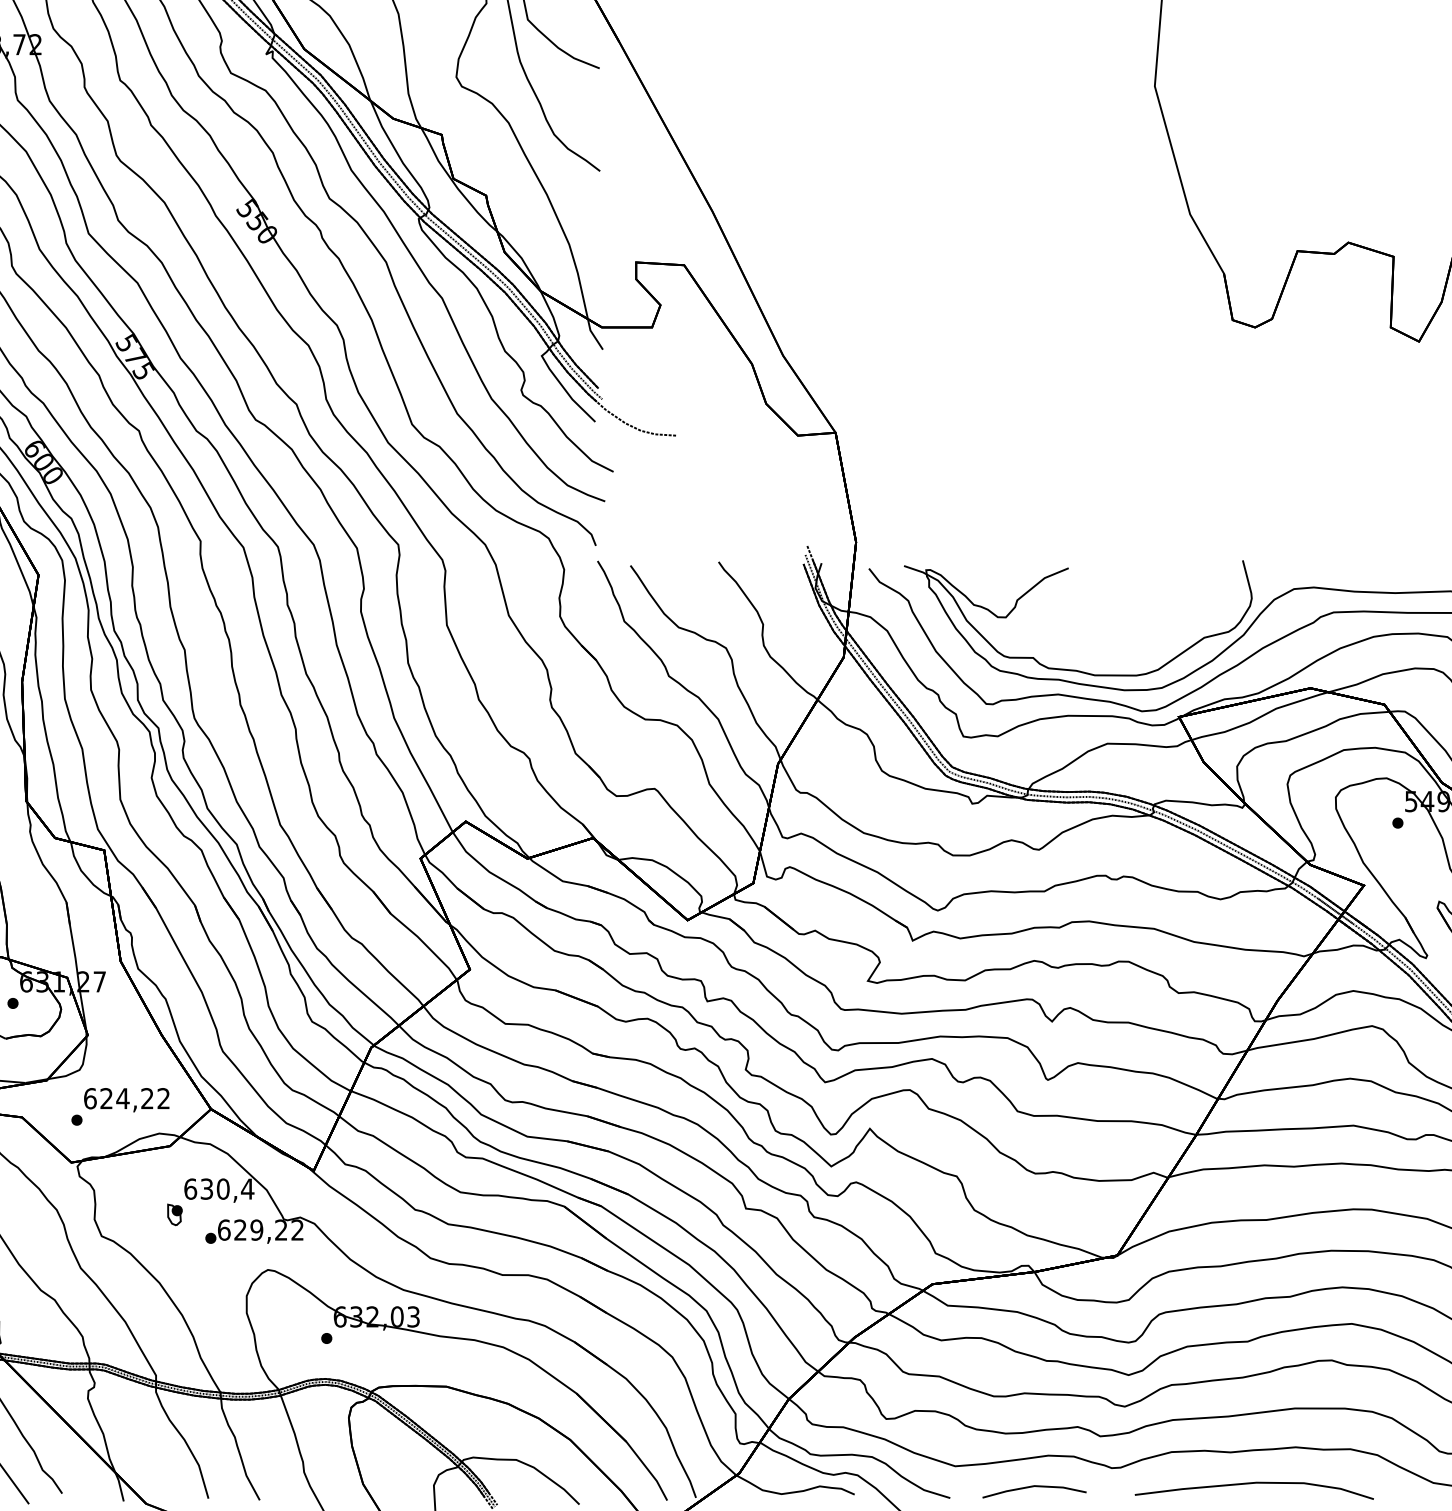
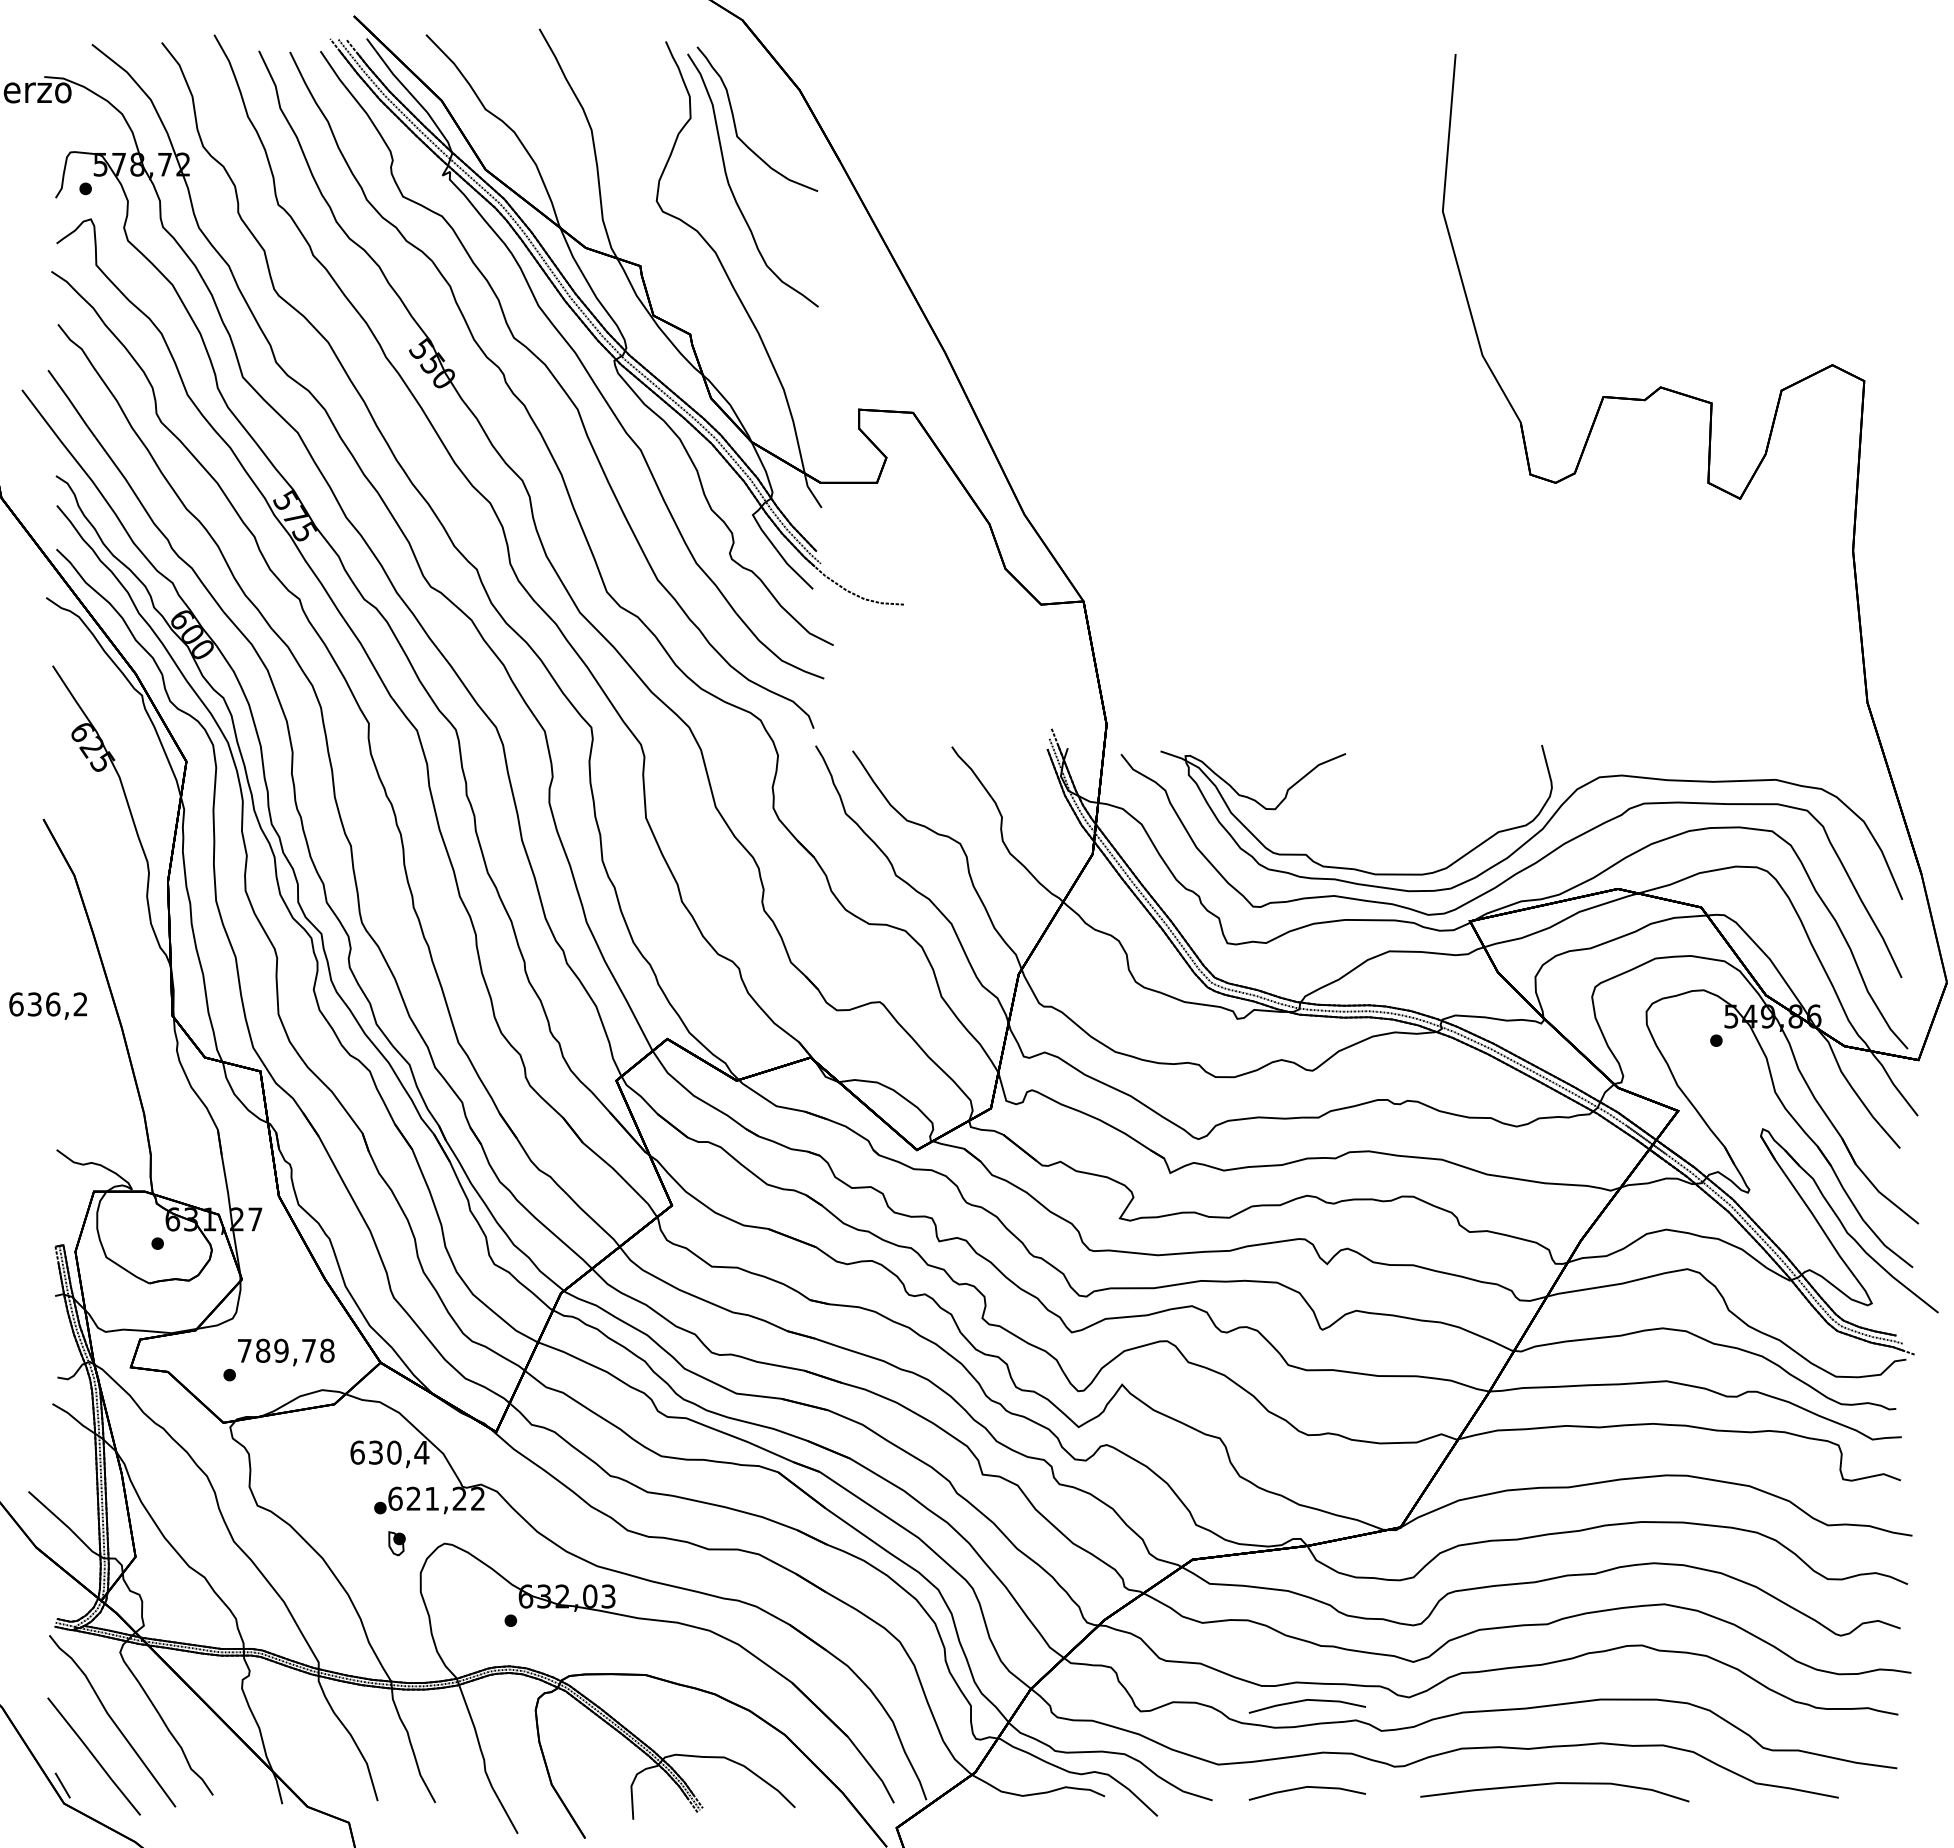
text: (126, 1098) -> (285, 1350), 624,22 -> 789,78
part: (174, 1214) -> (396, 1543), moved
text: (256, 1229) -> (431, 1498), 629,22 -> 621,22
line: (1032, 1410) -> (1305, 1701), added

